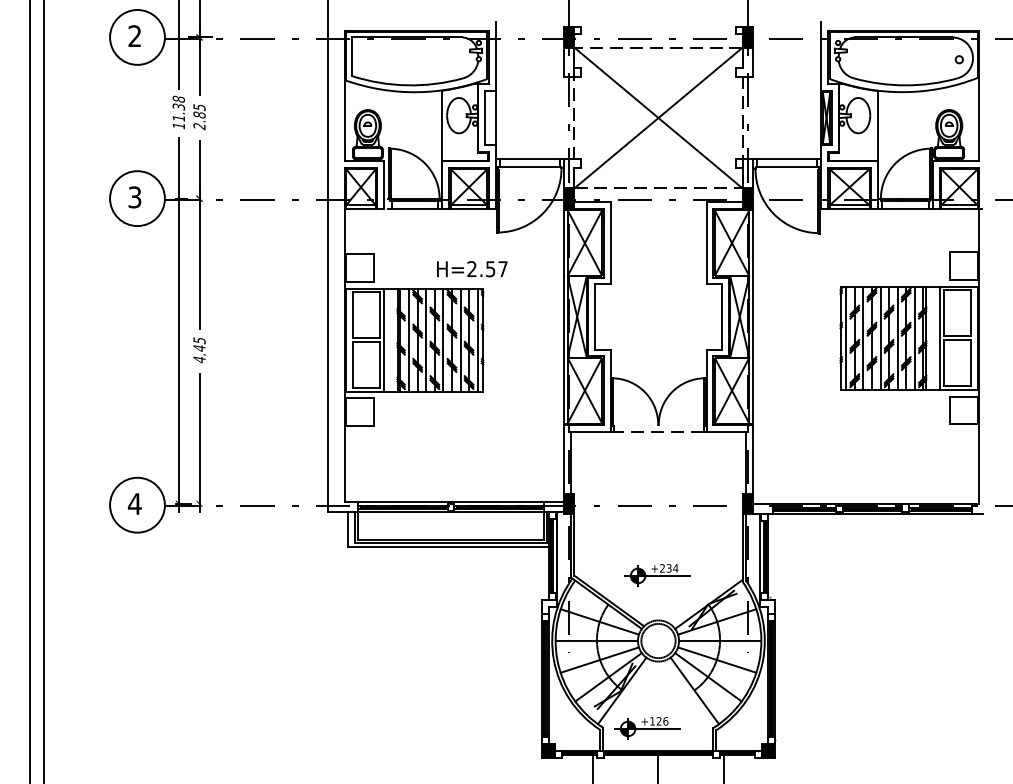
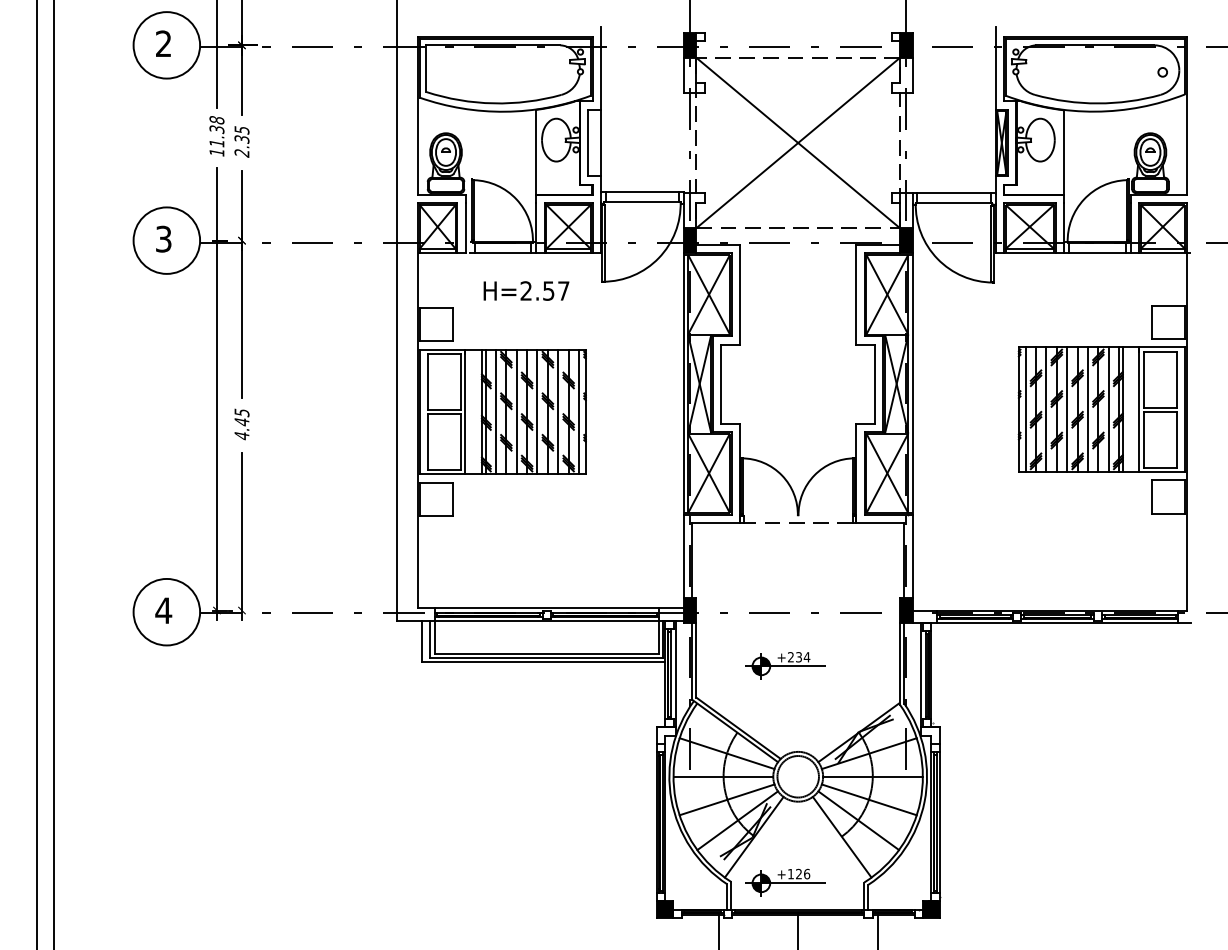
text: (199, 114) -> (241, 138), 2.85 -> 2.35
text: (472, 269) -> (526, 291), moved
part: (657, 575) -> (784, 665), moved

